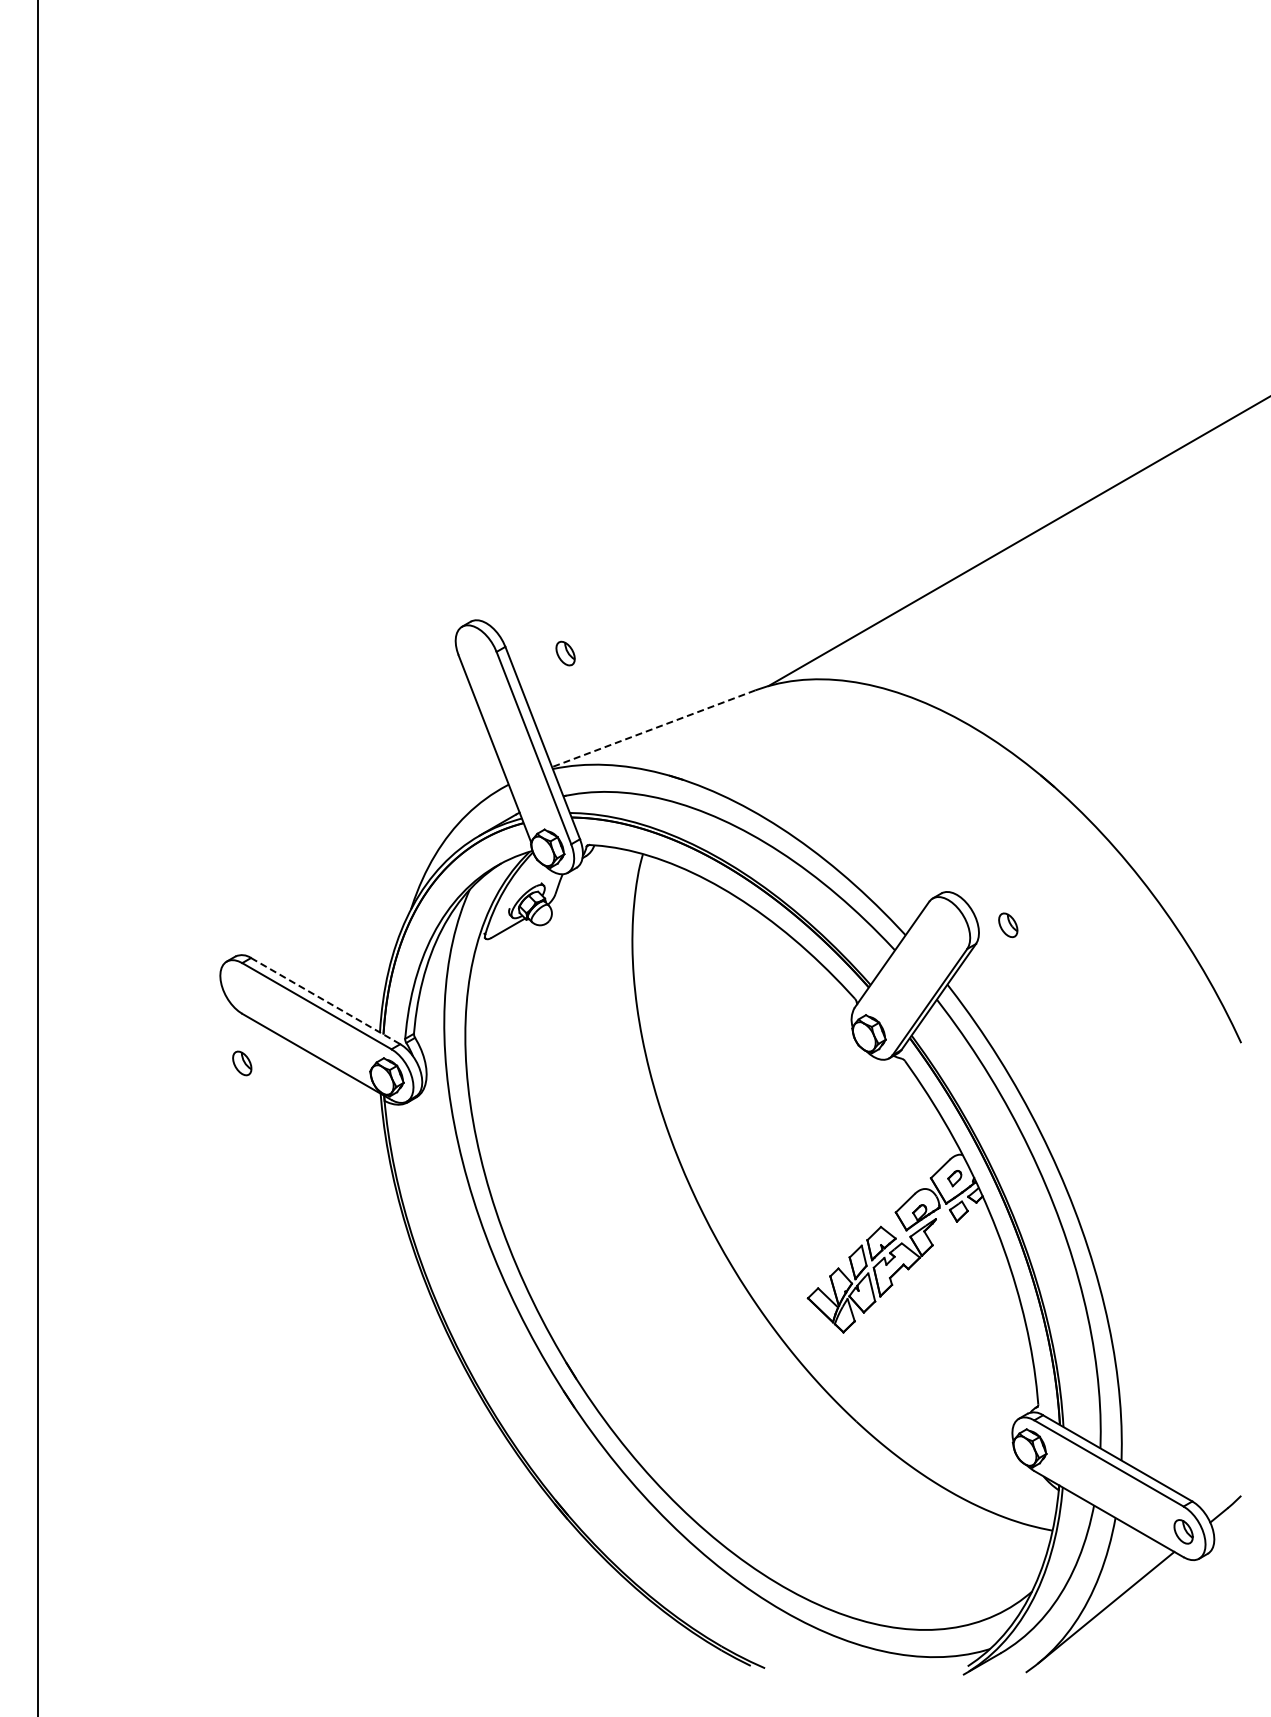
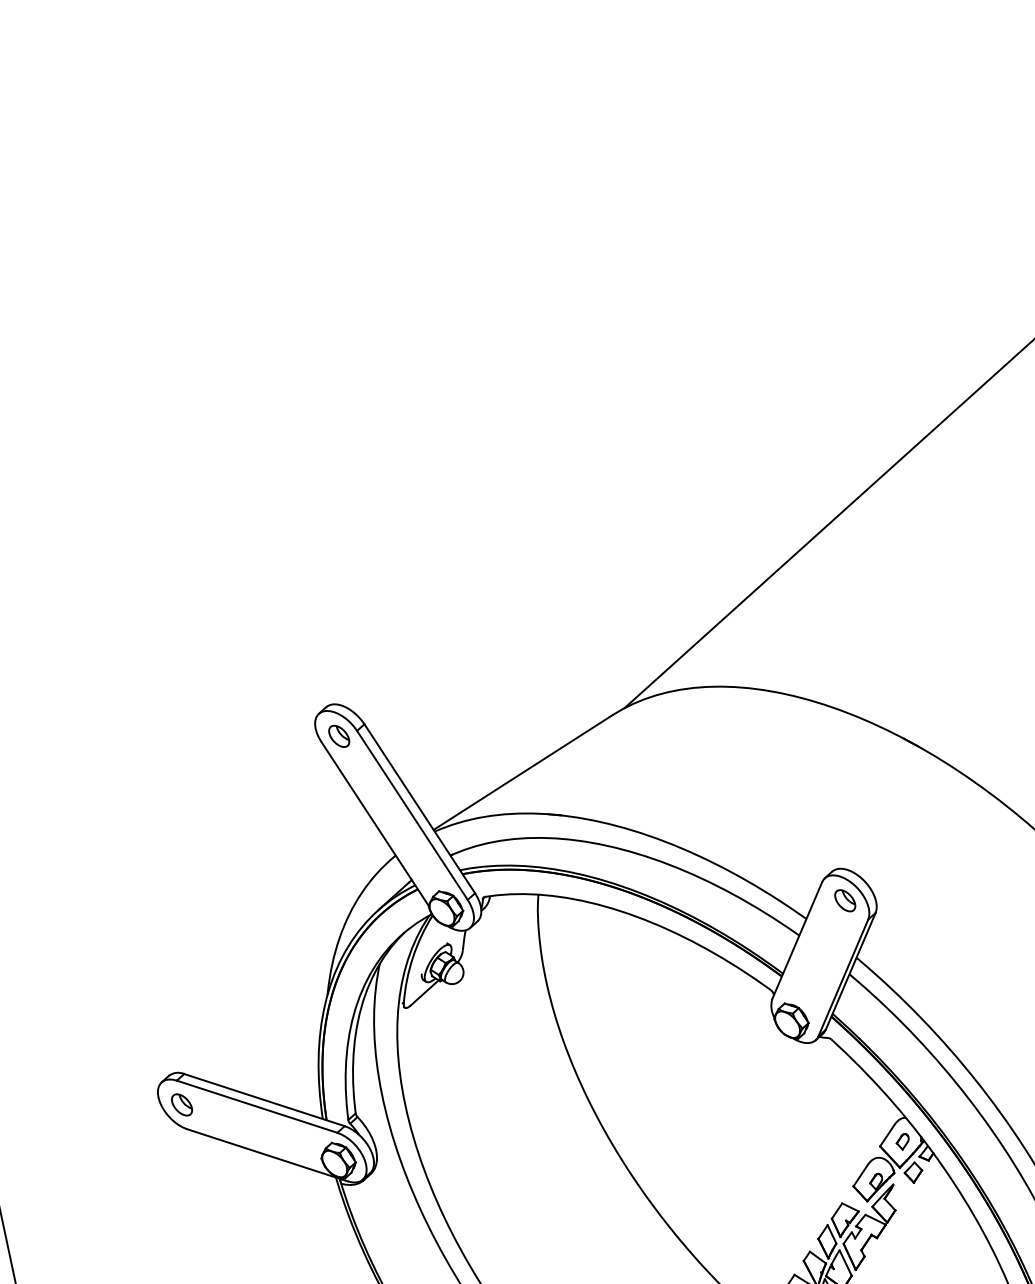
part: (565, 653) -> (339, 736), moved
line: (653, 728) -> (522, 772), dashed -> solid
part: (1008, 925) -> (845, 900), moved
line: (326, 1001) -> (265, 1100), dashed -> solid
part: (242, 1063) -> (182, 1104), moved

